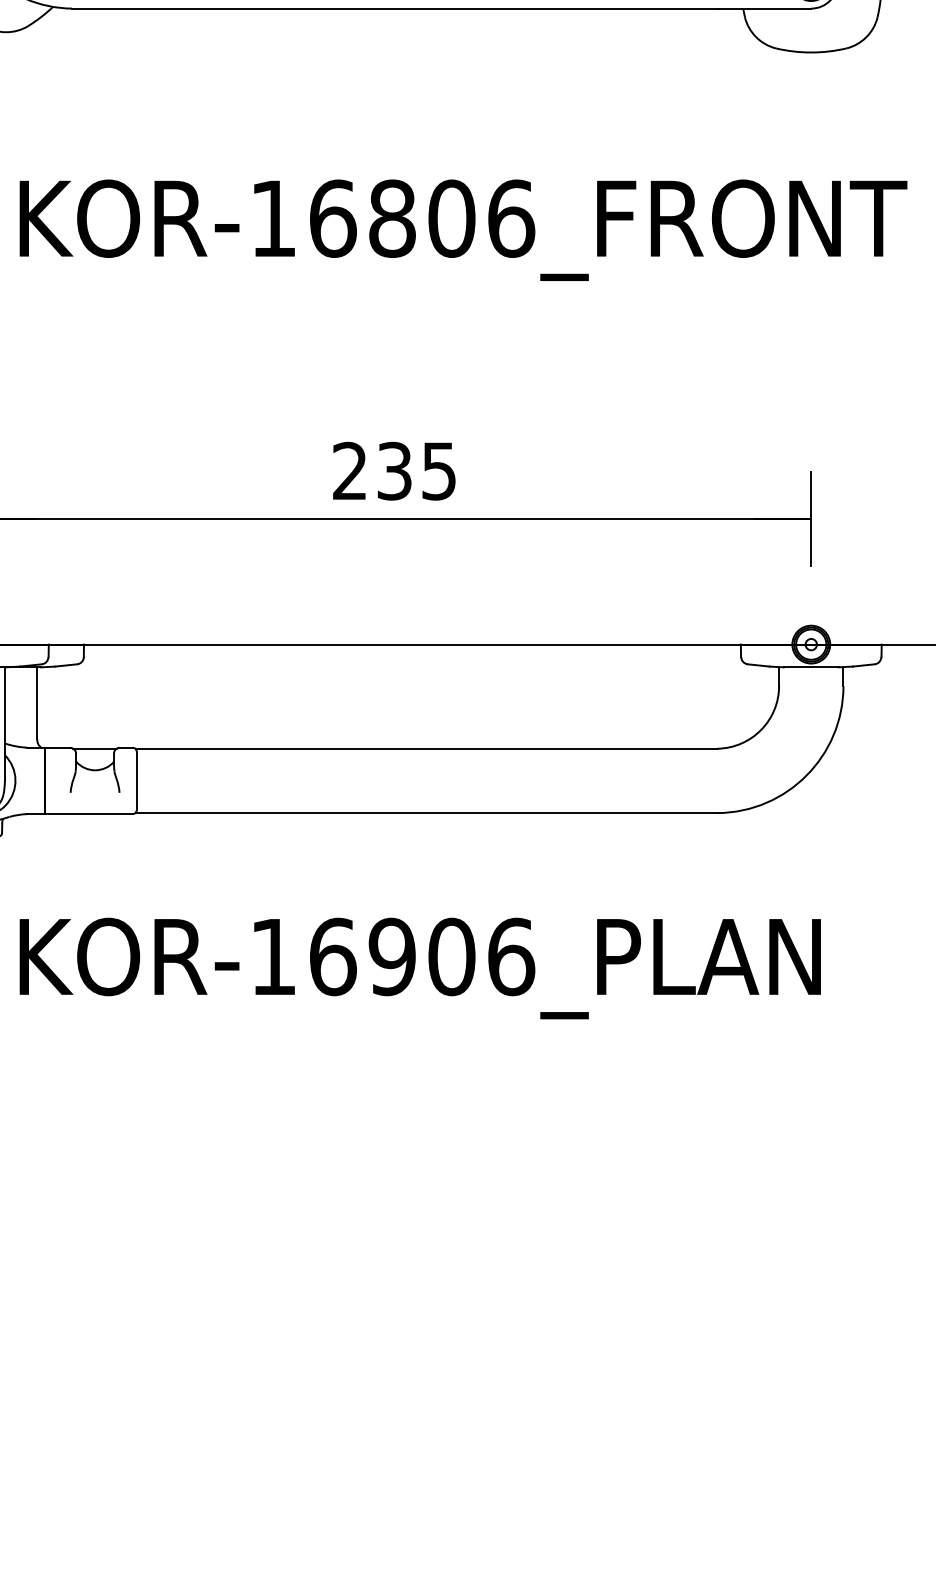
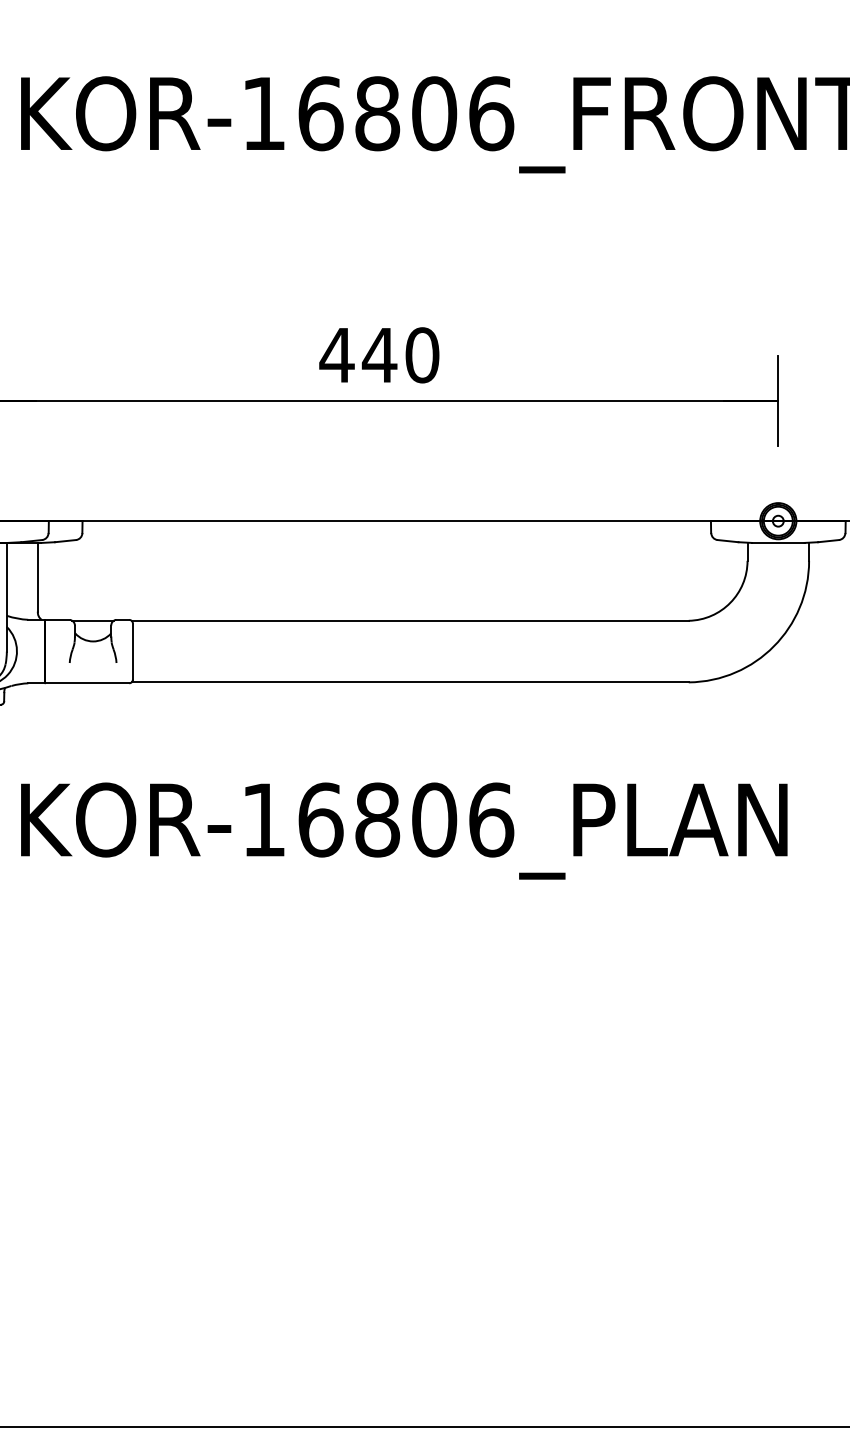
text: (393, 470) -> (378, 354), 235 -> 440
text: (391, 956) -> (376, 819), KOR-16906_PLAN -> KOR-16806_PLAN

